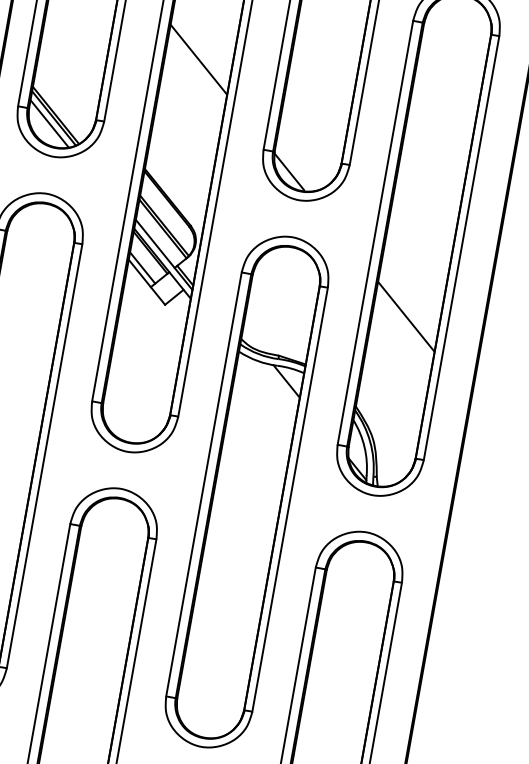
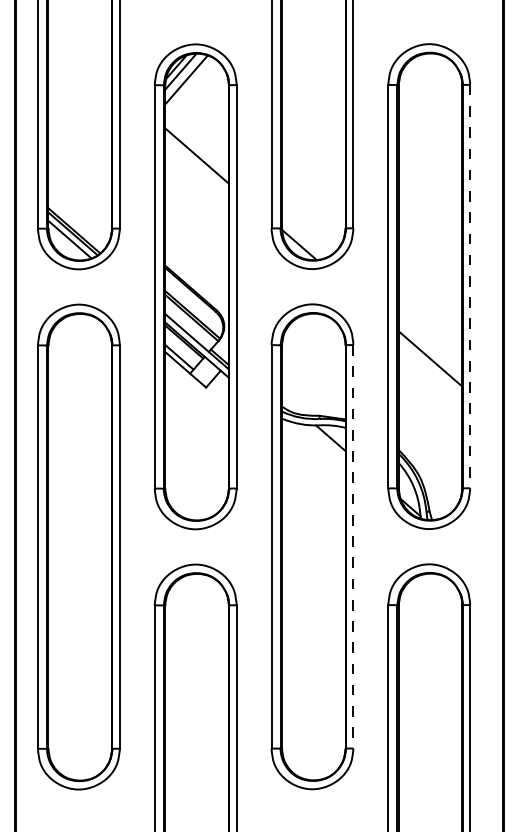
line: (461, 248) -> (470, 286), solid -> dashed
line: (290, 499) -> (353, 546), solid -> dashed

